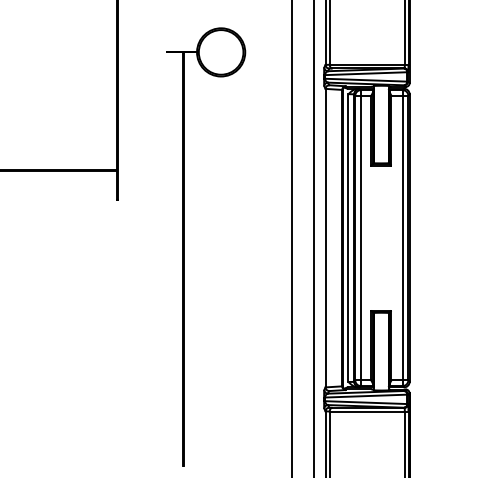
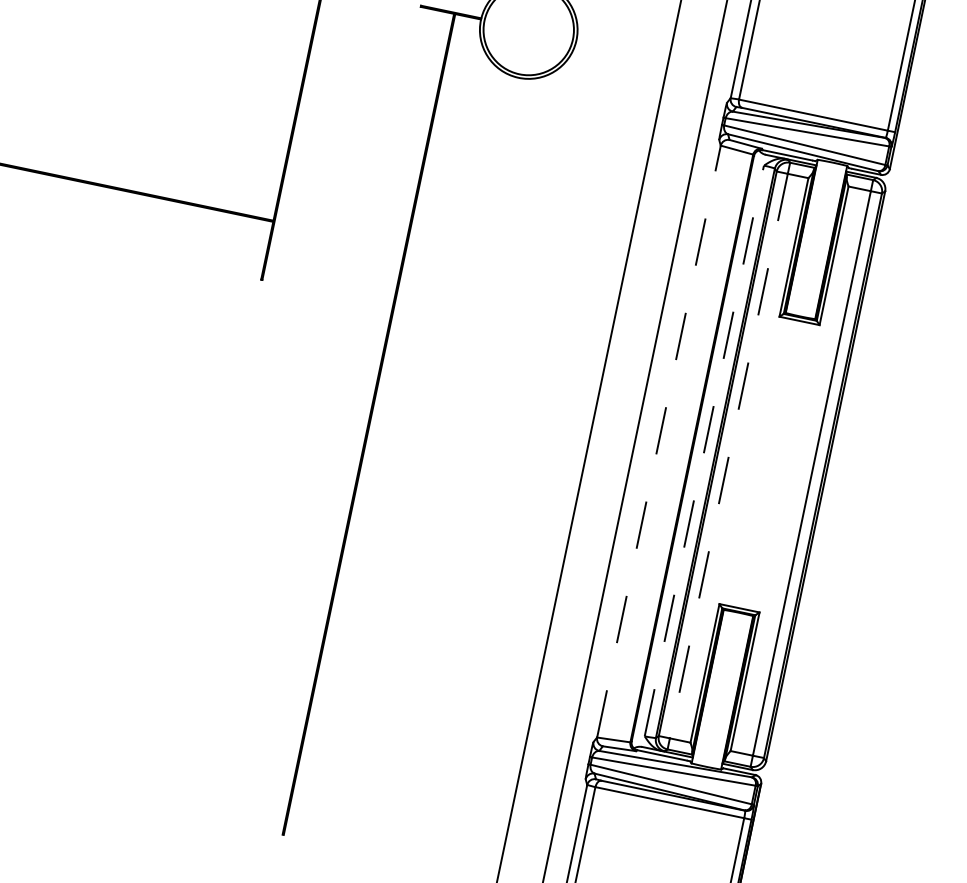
line: (325, 237) -> (659, 440), solid -> dashed
line: (348, 238) -> (704, 451), solid -> dashed
line: (360, 238) -> (727, 456), solid -> dashed

